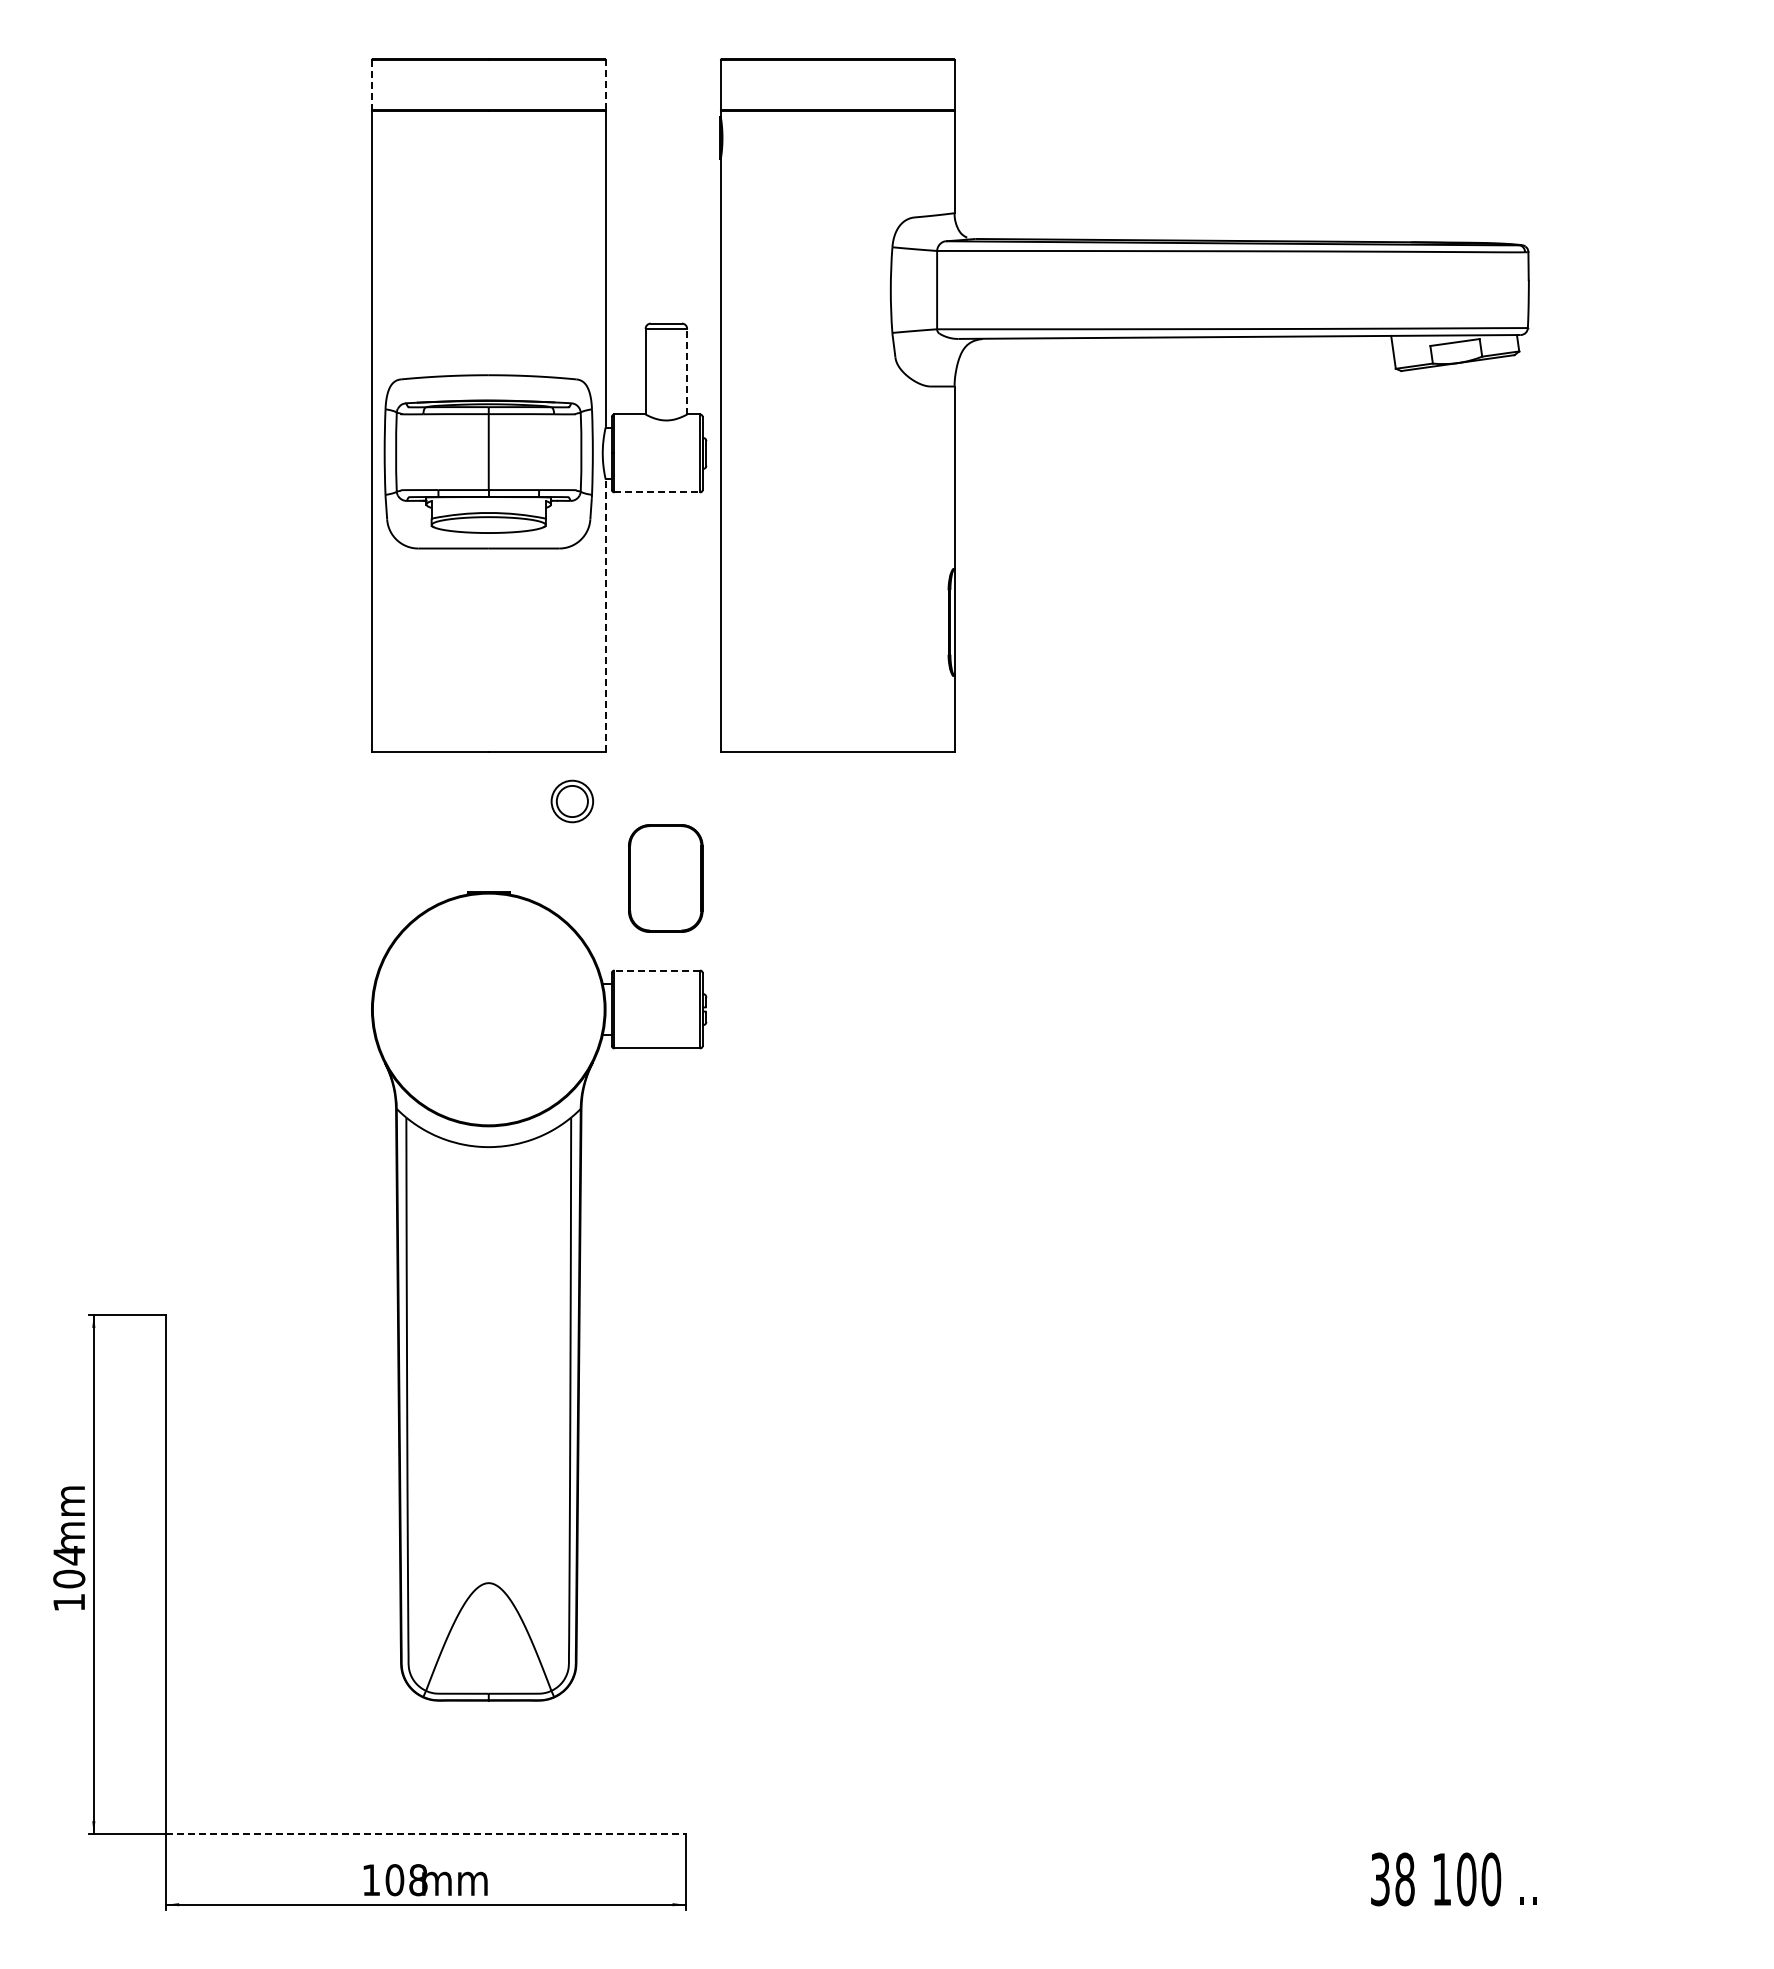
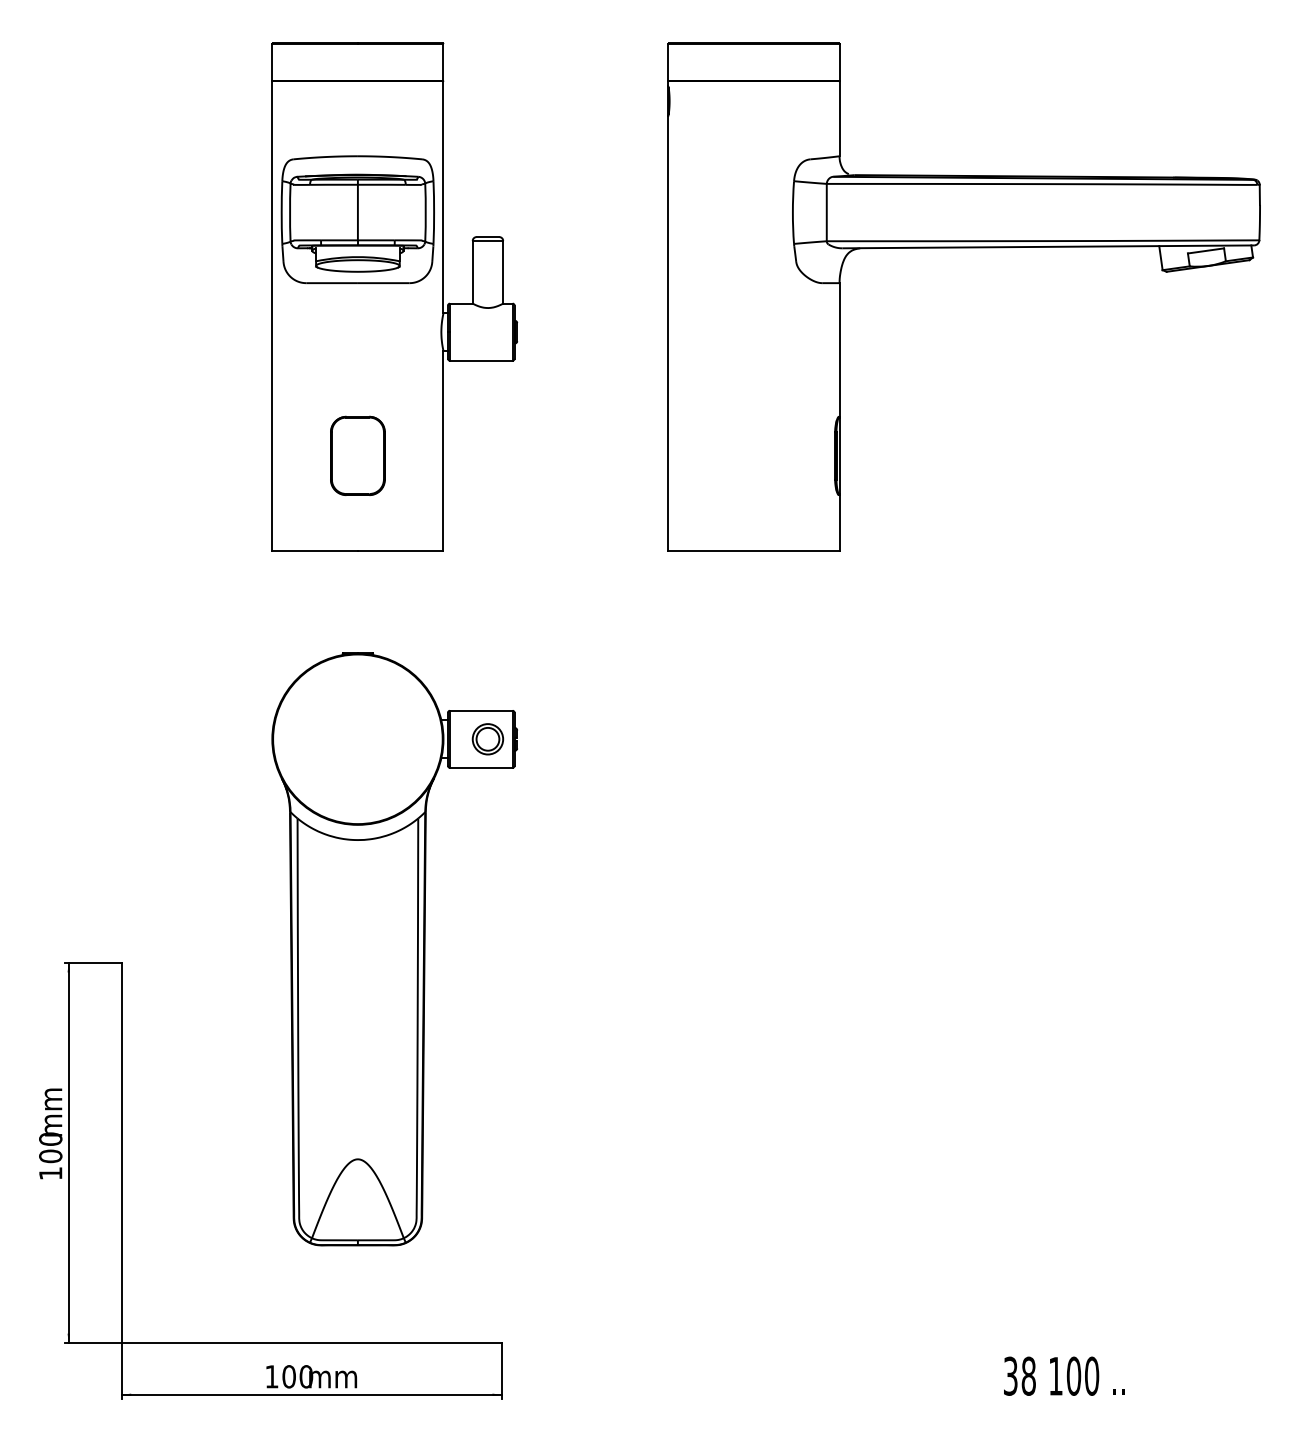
line: (371, 85) -> (272, 62), dashed -> solid
line: (605, 85) -> (443, 62), dashed -> solid
part: (1124, 338) -> (963, 247), moved
line: (687, 371) -> (503, 272), dashed -> solid
part: (488, 461) -> (357, 219), moved
line: (657, 492) -> (481, 360), dashed -> solid
line: (605, 615) -> (443, 450), dashed -> solid
part: (572, 801) -> (488, 739), moved
part: (665, 878) -> (357, 455), moved
line: (657, 970) -> (481, 710), dashed -> solid
text: (69, 1555) -> (50, 1139), 104 -> 100
line: (425, 1834) -> (311, 1343), dashed -> solid
text: (418, 1880) -> (306, 1377), 108 -> 100

